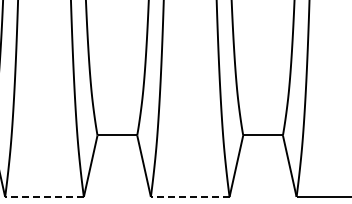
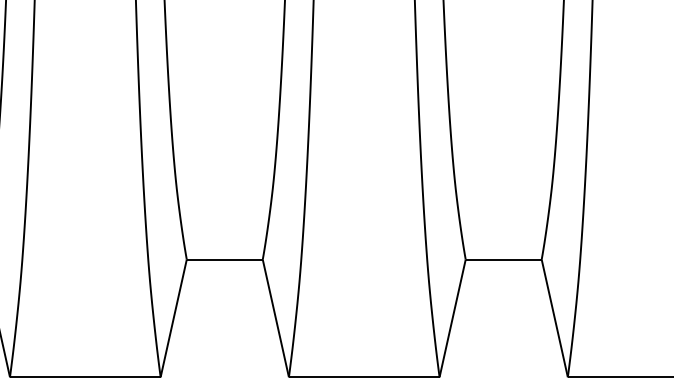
line: (44, 196) -> (85, 376), dashed -> solid
line: (190, 196) -> (364, 376), dashed -> solid

